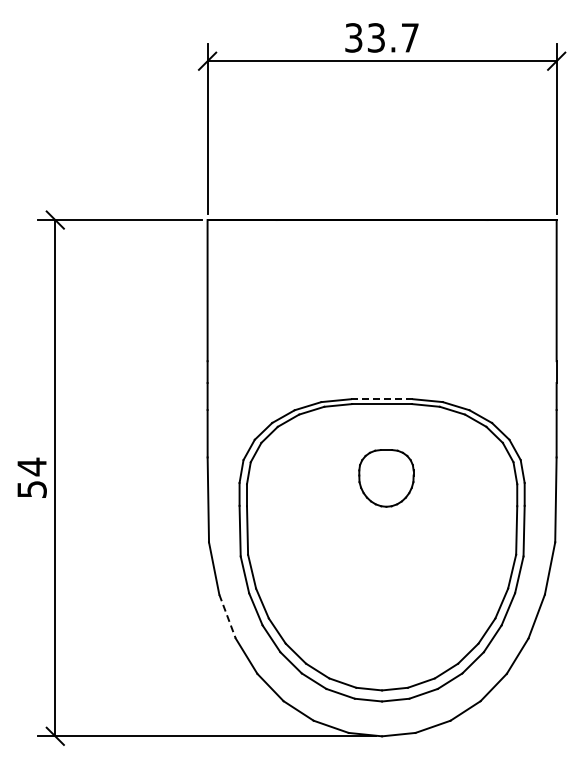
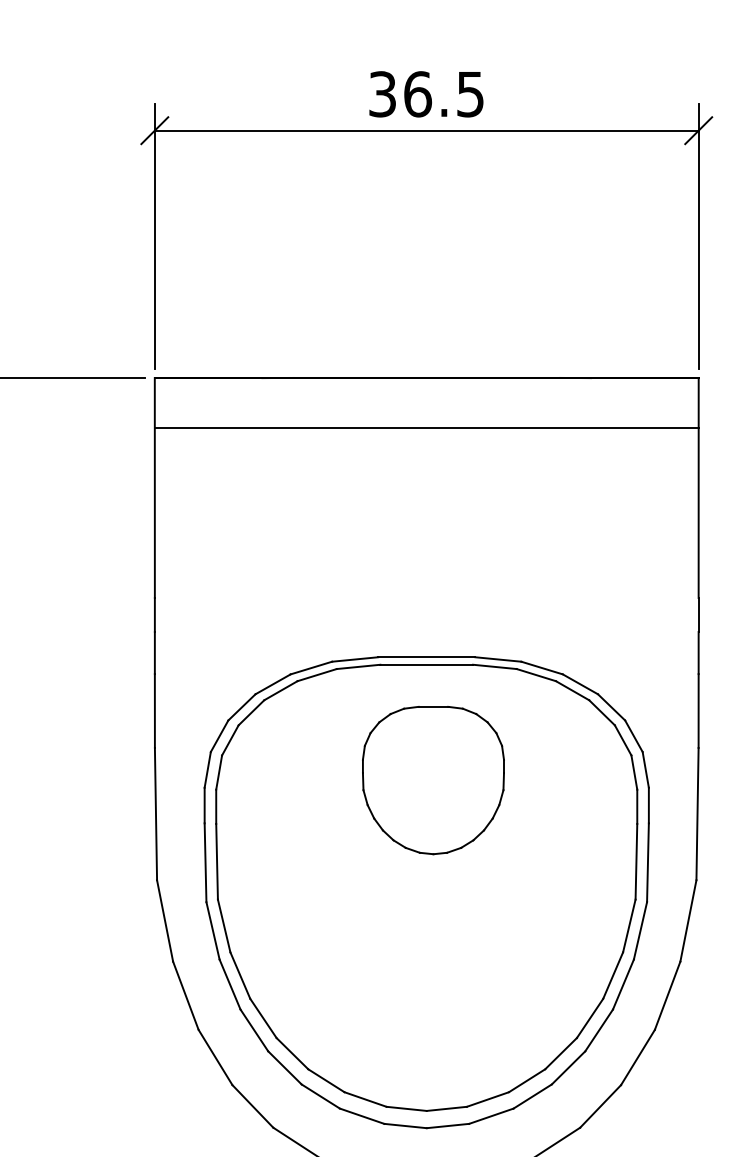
text: (392, 37) -> (442, 93), 33.7 -> 36.5
line: (381, 252) -> (425, 428), added
line: (382, 399) -> (427, 657), dashed -> solid
part: (386, 478) -> (433, 780), size x1.67
line: (227, 616) -> (185, 995), dashed -> solid

